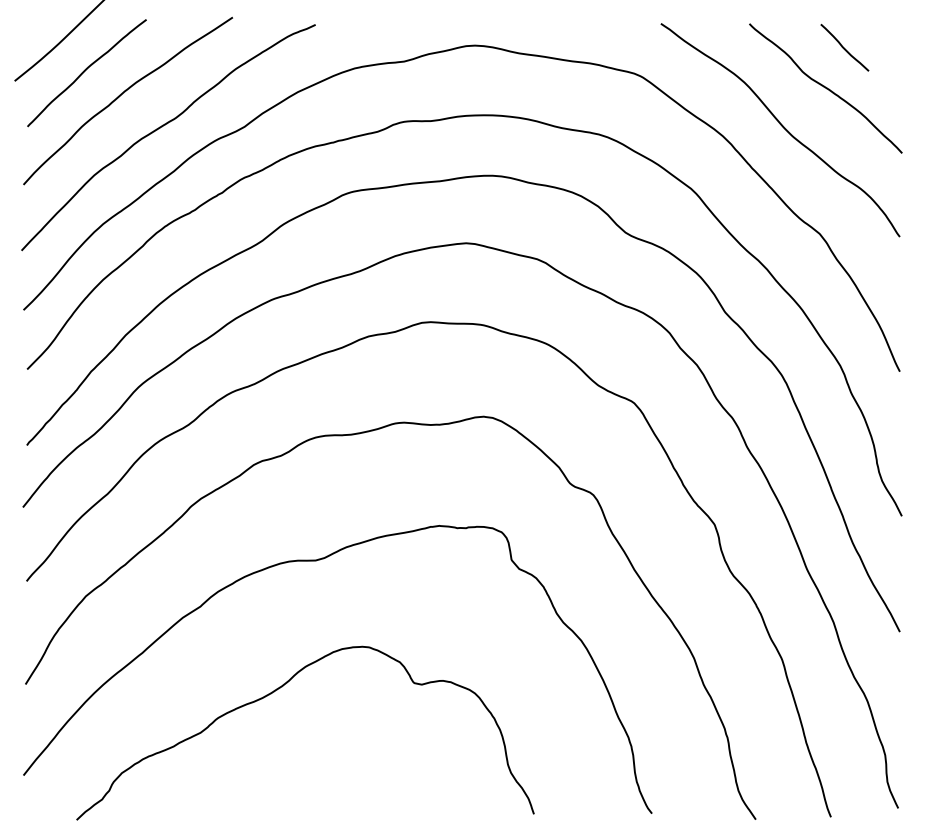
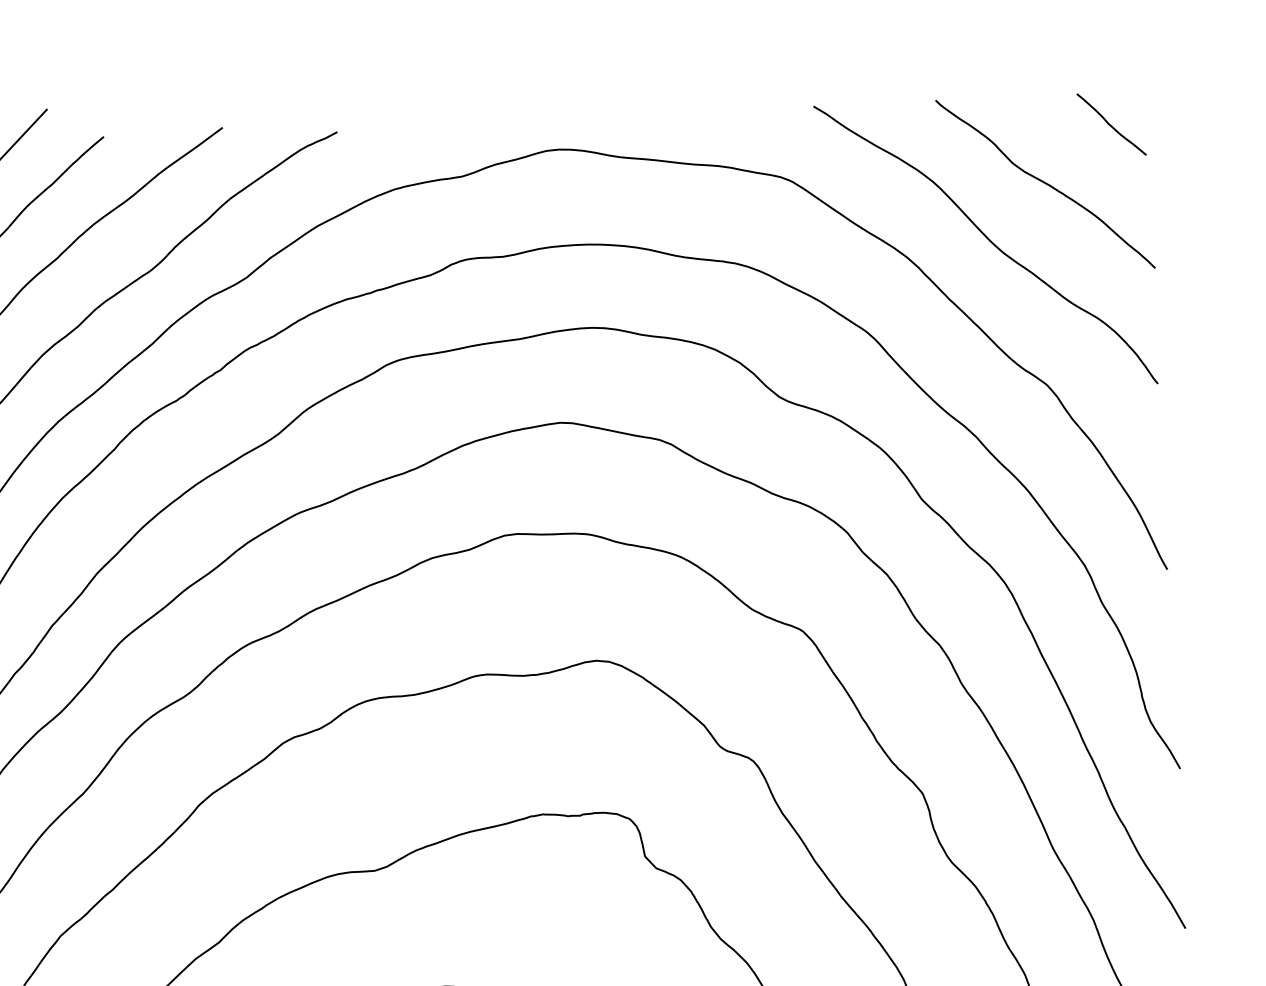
curve: (844, 47) -> (1111, 124), moved

